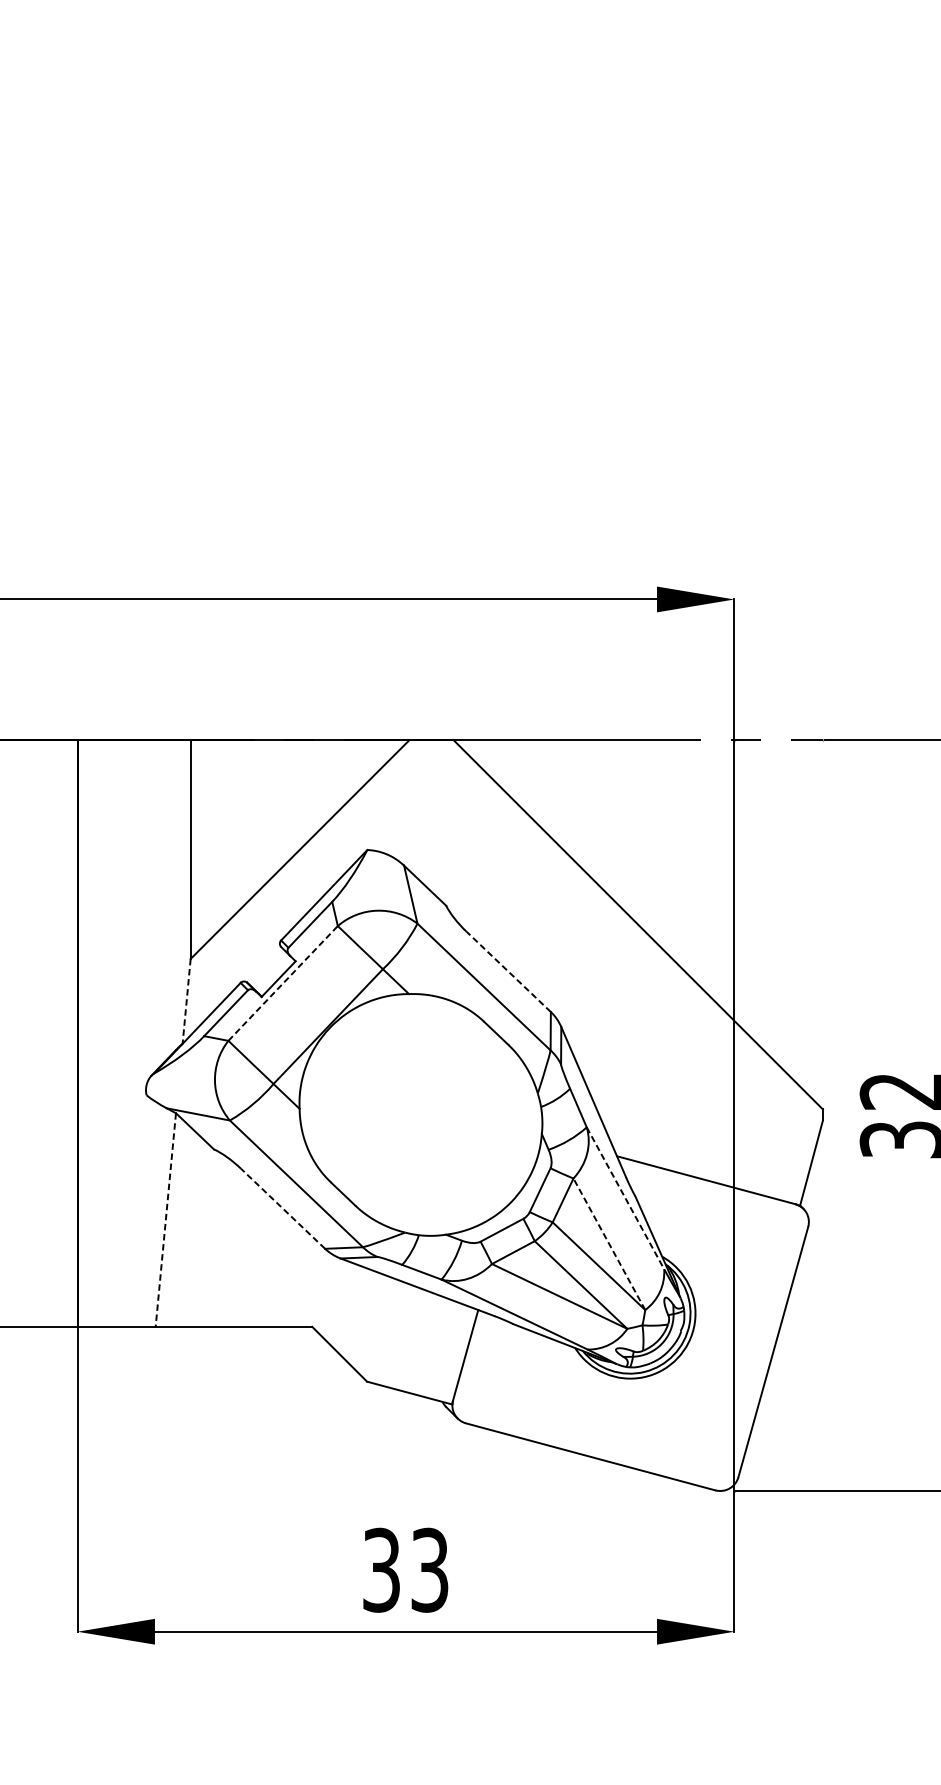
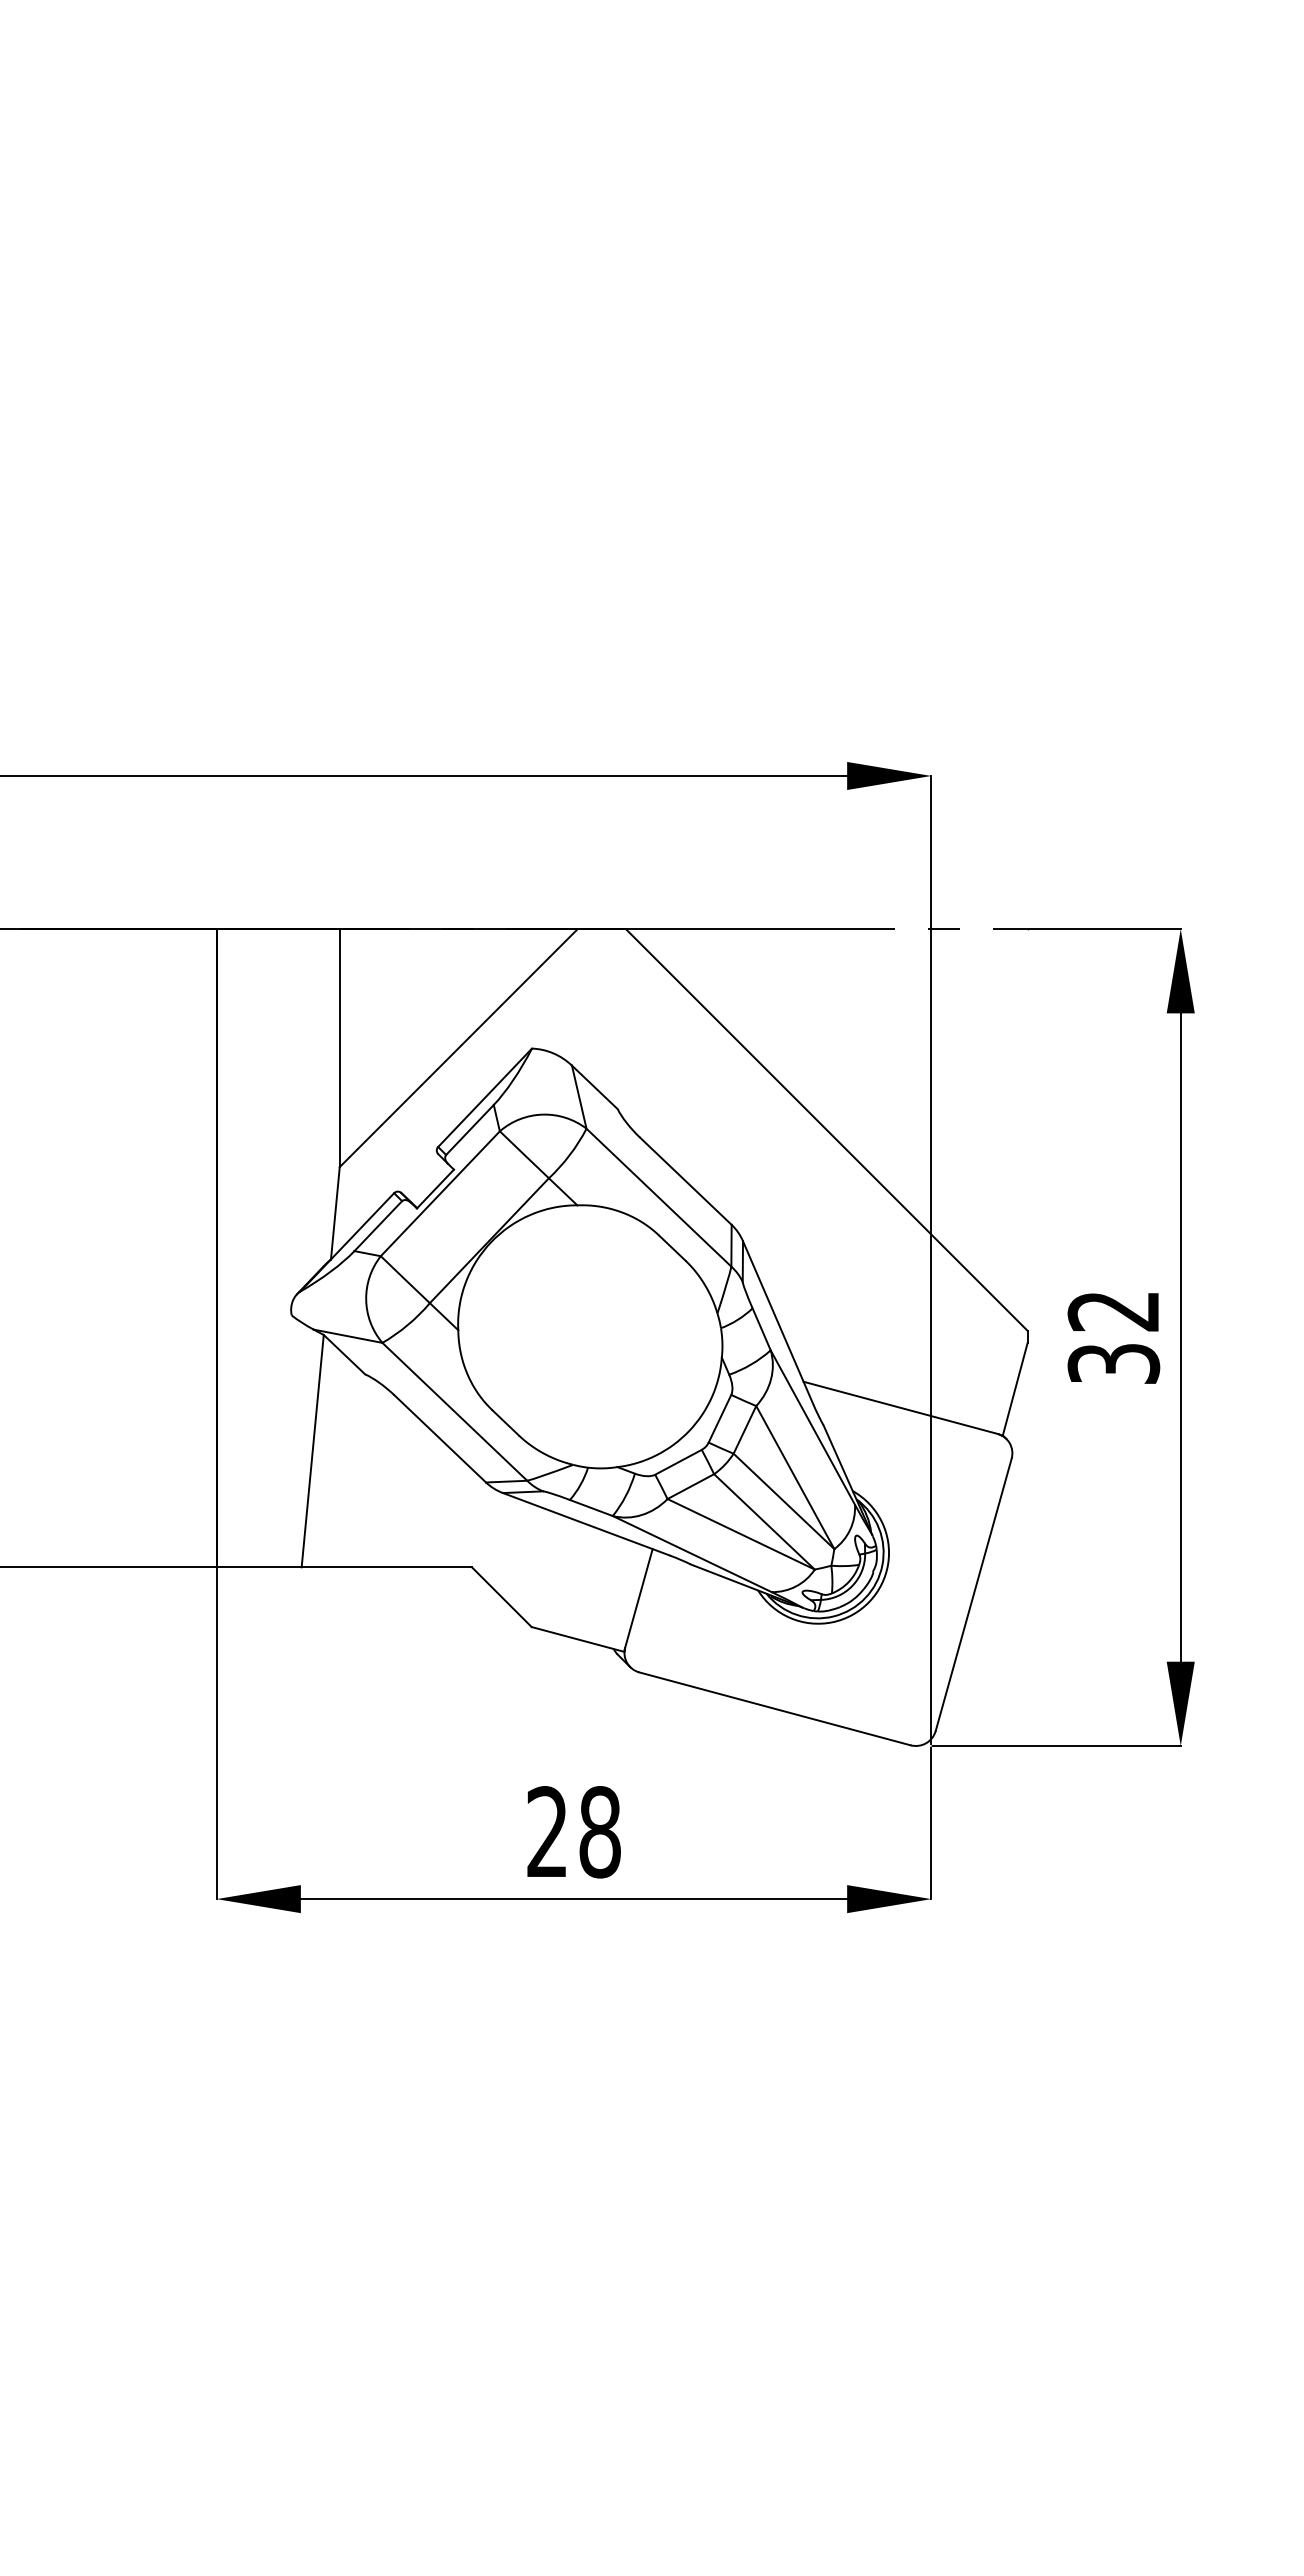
line: (508, 971) -> (685, 1180), dashed -> solid
line: (283, 983) -> (440, 1193), dashed -> solid
line: (186, 1001) -> (335, 1213), dashed -> solid
line: (625, 1198) -> (812, 1427), dashed -> solid
line: (282, 1208) -> (439, 1438), dashed -> solid
line: (165, 1220) -> (312, 1451), dashed -> solid
line: (609, 1244) -> (795, 1477), dashed -> solid
text: (405, 1570) -> (573, 1832), 33 -> 28

